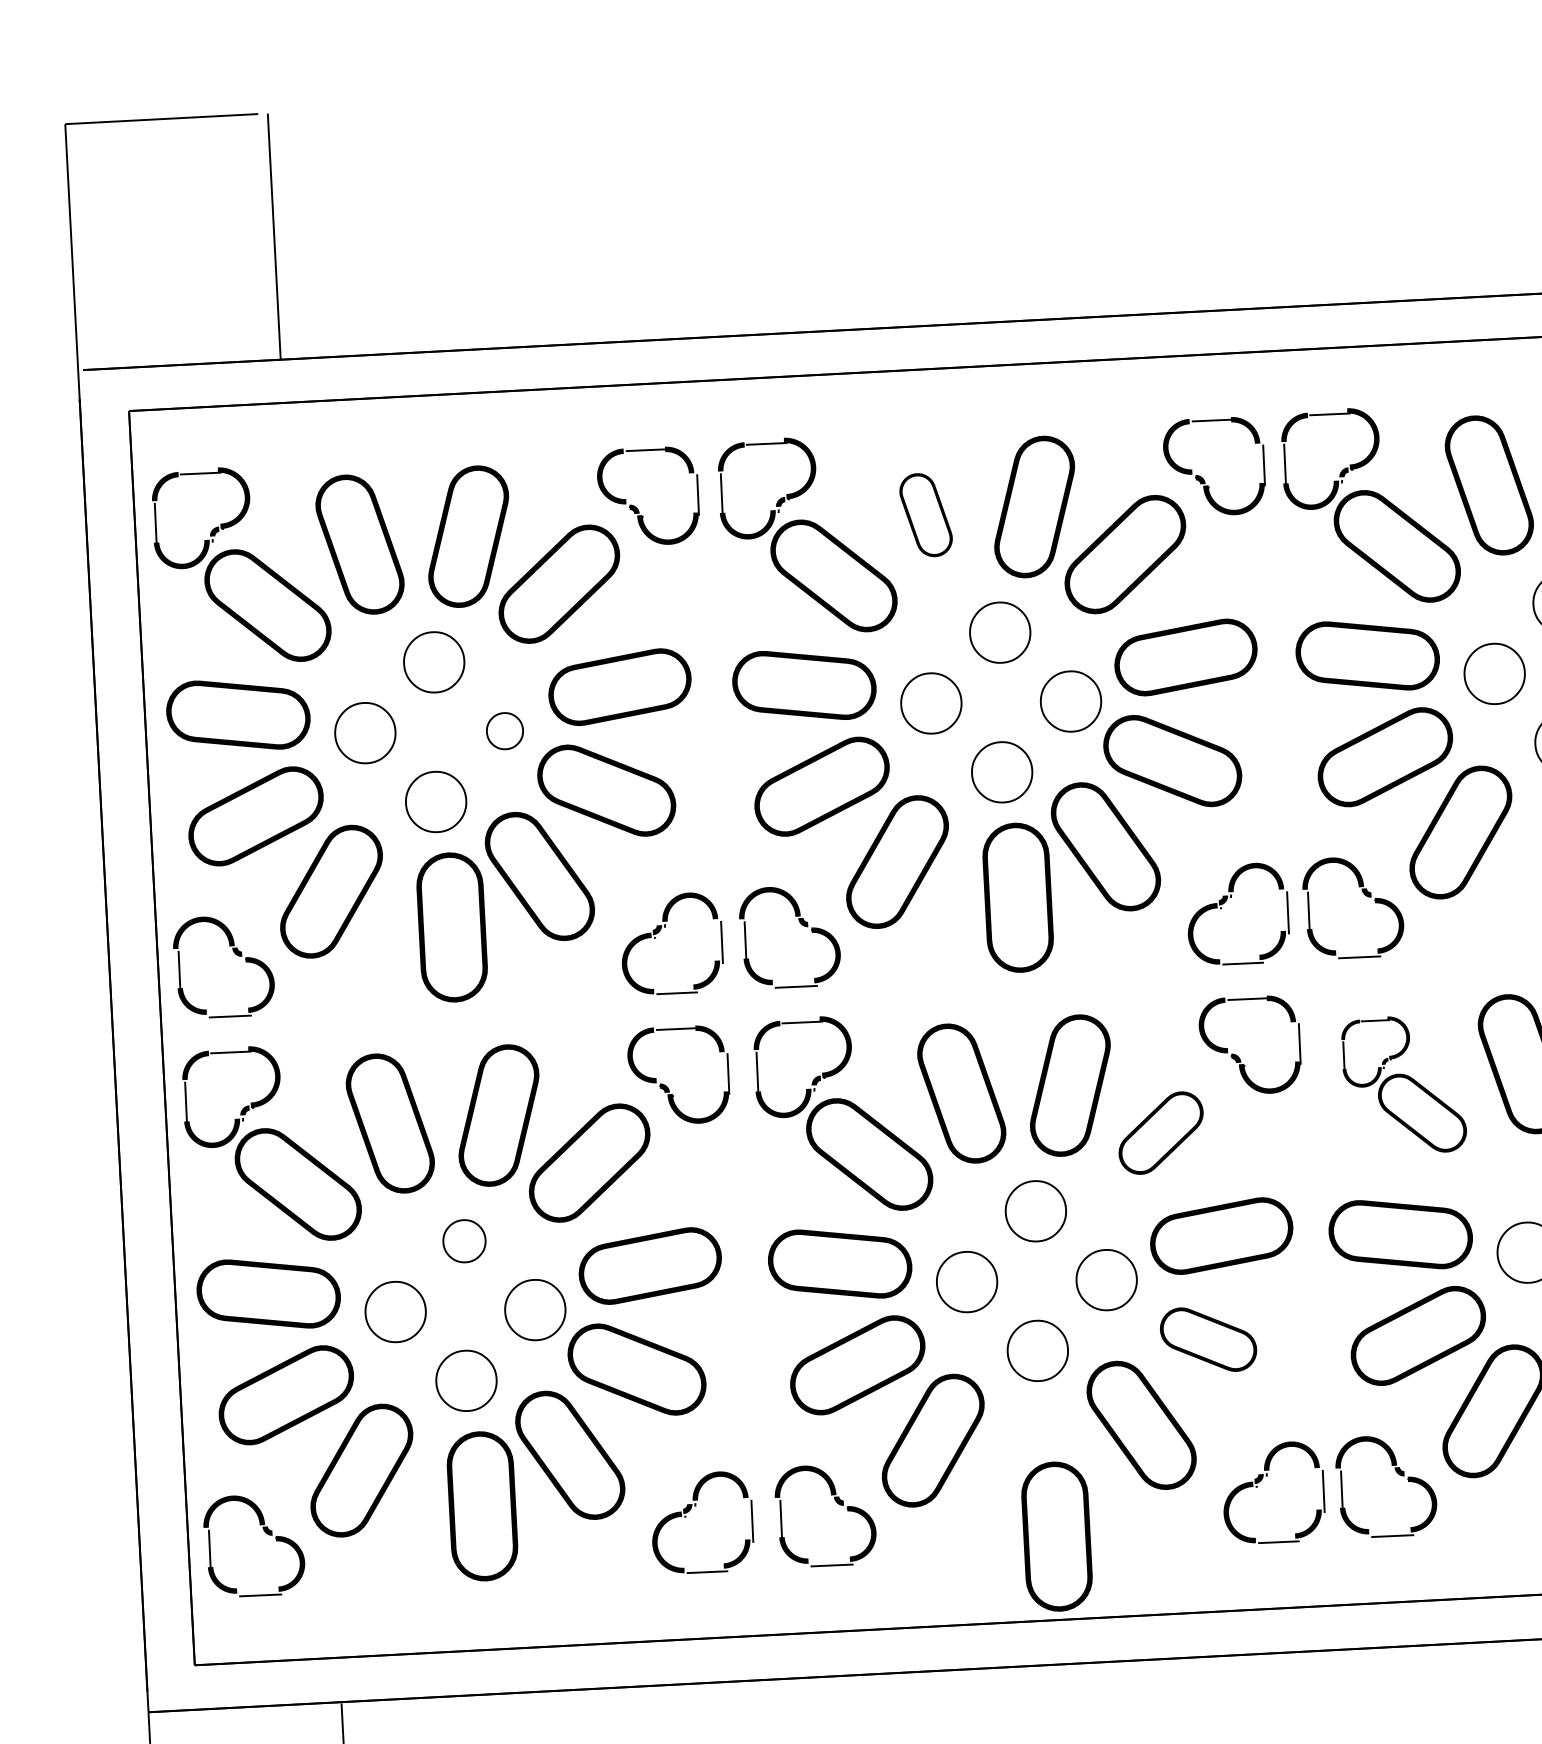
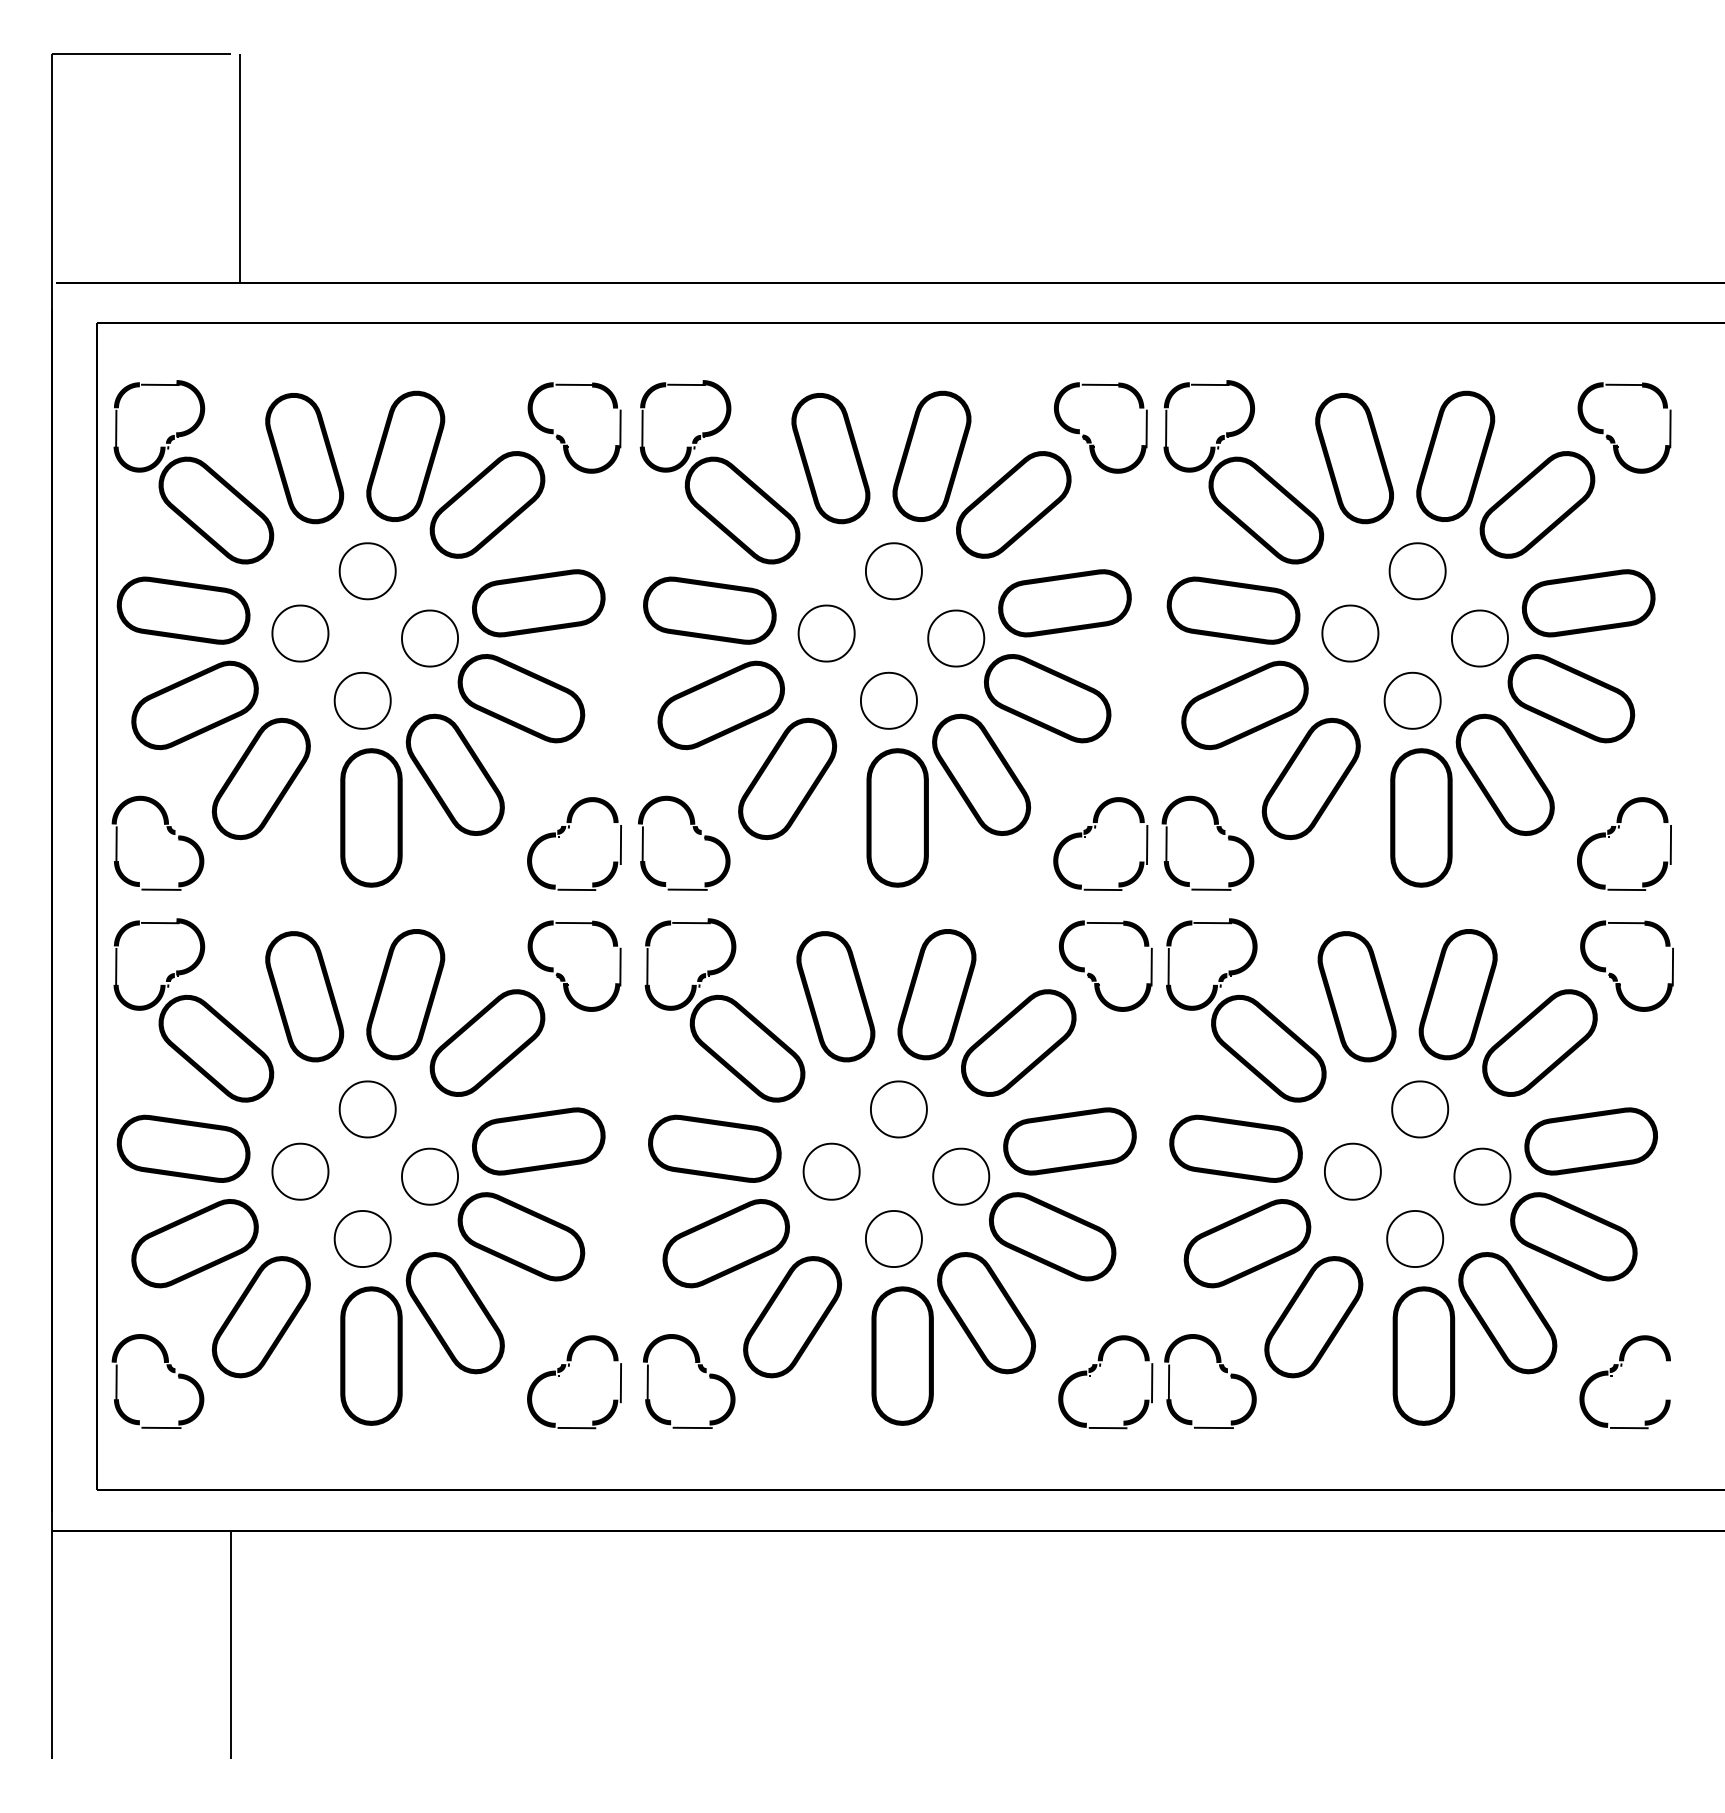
part: (925, 514) -> (830, 458), size x1.67
part: (504, 731) -> (429, 638), size x1.67
part: (1404, 1085) -> (1246, 1010), size x1.43
part: (1160, 1132) -> (1018, 1042), size x1.43
part: (464, 1241) -> (367, 1109), size x1.43
part: (1208, 1339) -> (1052, 1236), size x1.43
part: (1056, 1535) -> (902, 1355), moved

